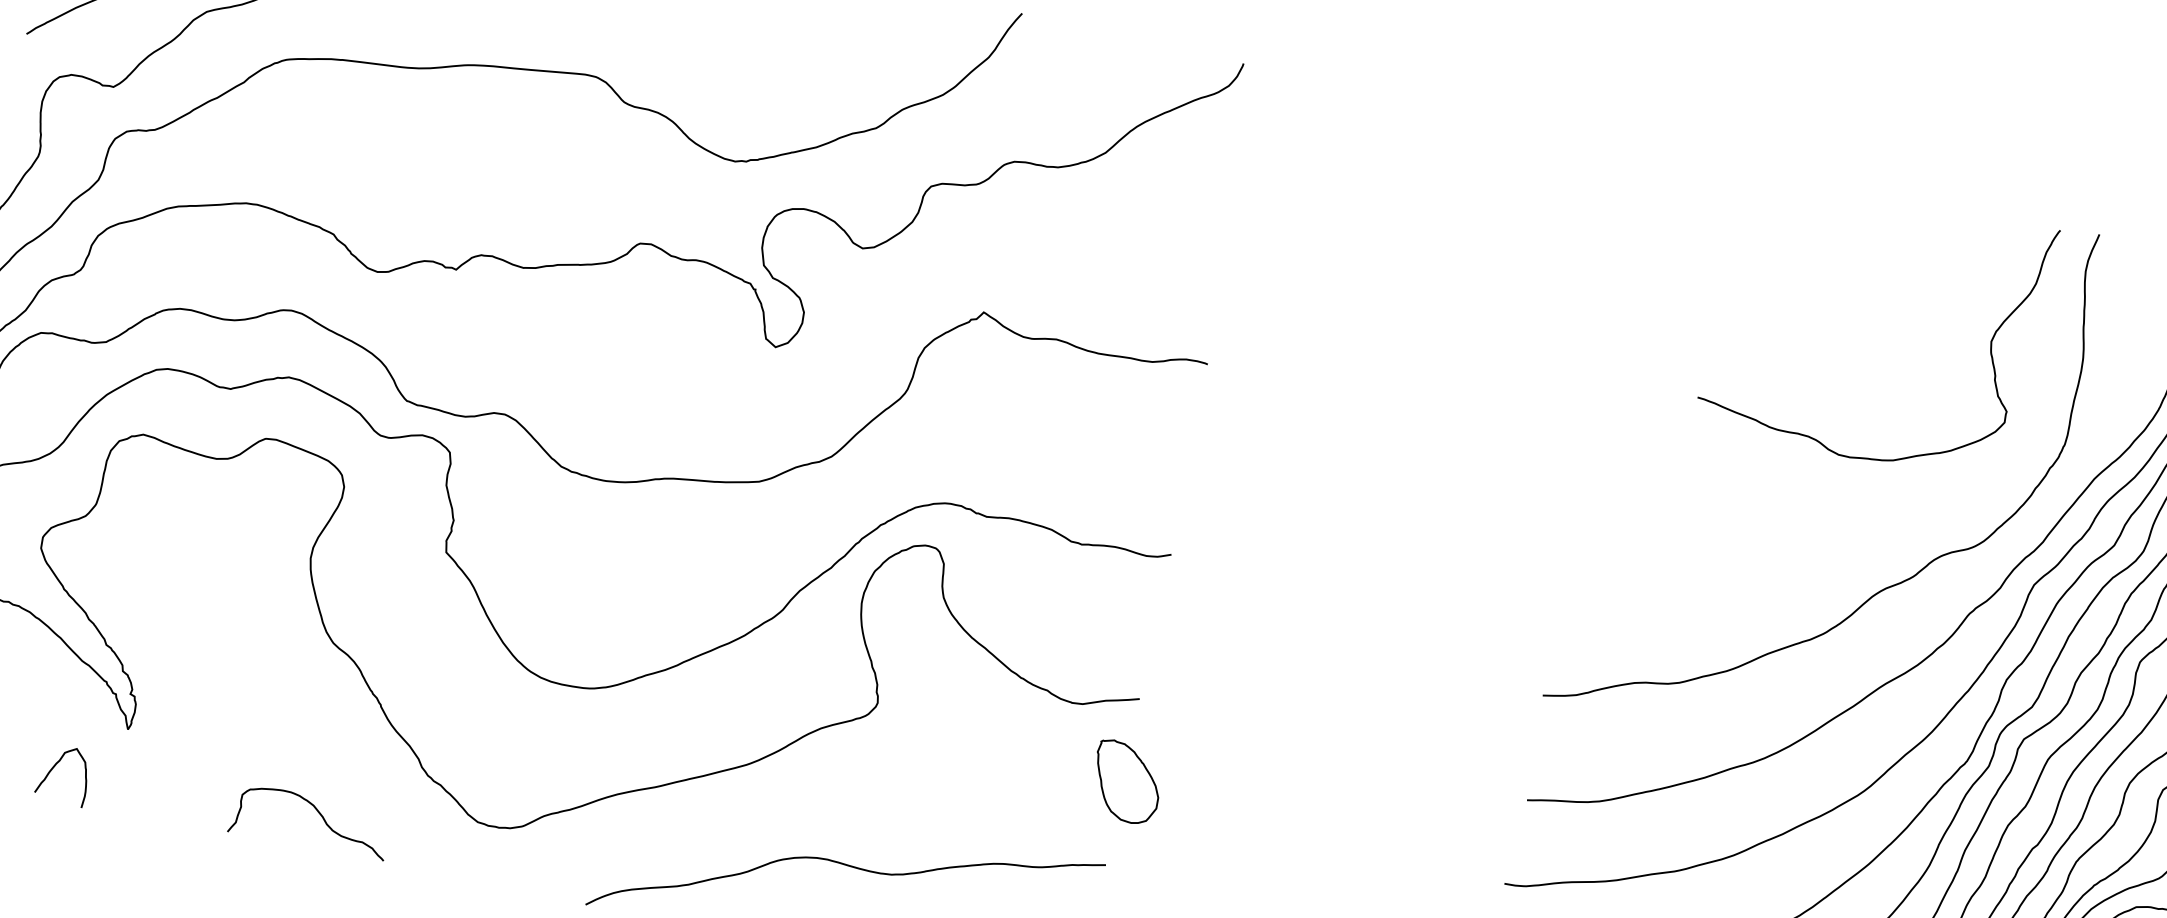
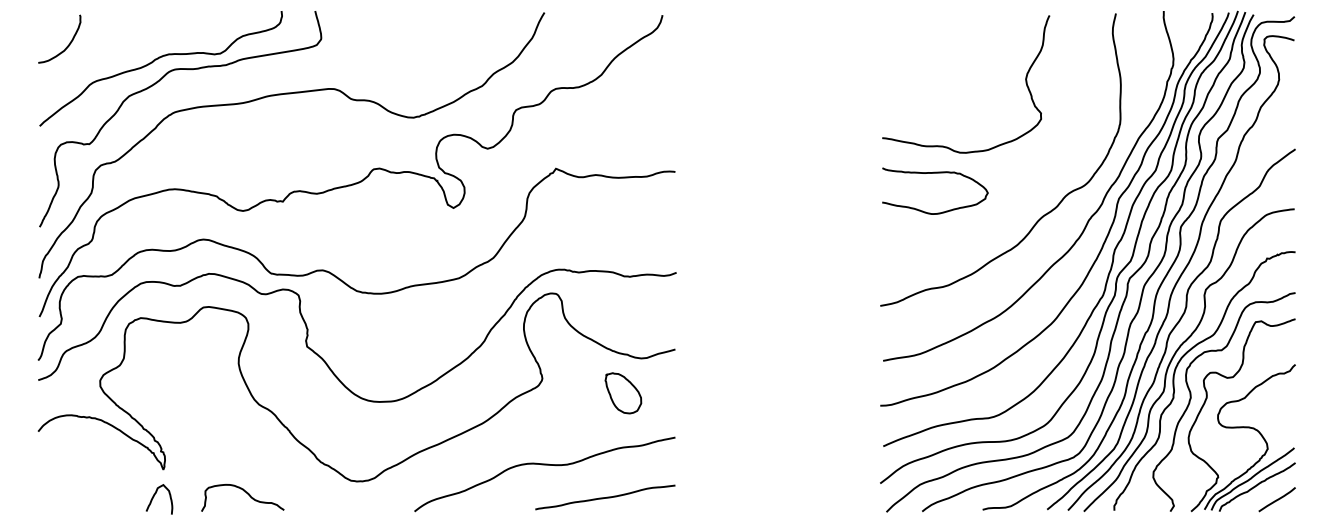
curve: (1988, 349) -> (1025, 83), moved
curve: (1697, 466) -> (935, 173), added
curve: (57, 765) -> (155, 495), moved
part: (1126, 782) -> (623, 393), moved
curve: (318, 814) -> (246, 493), moved

